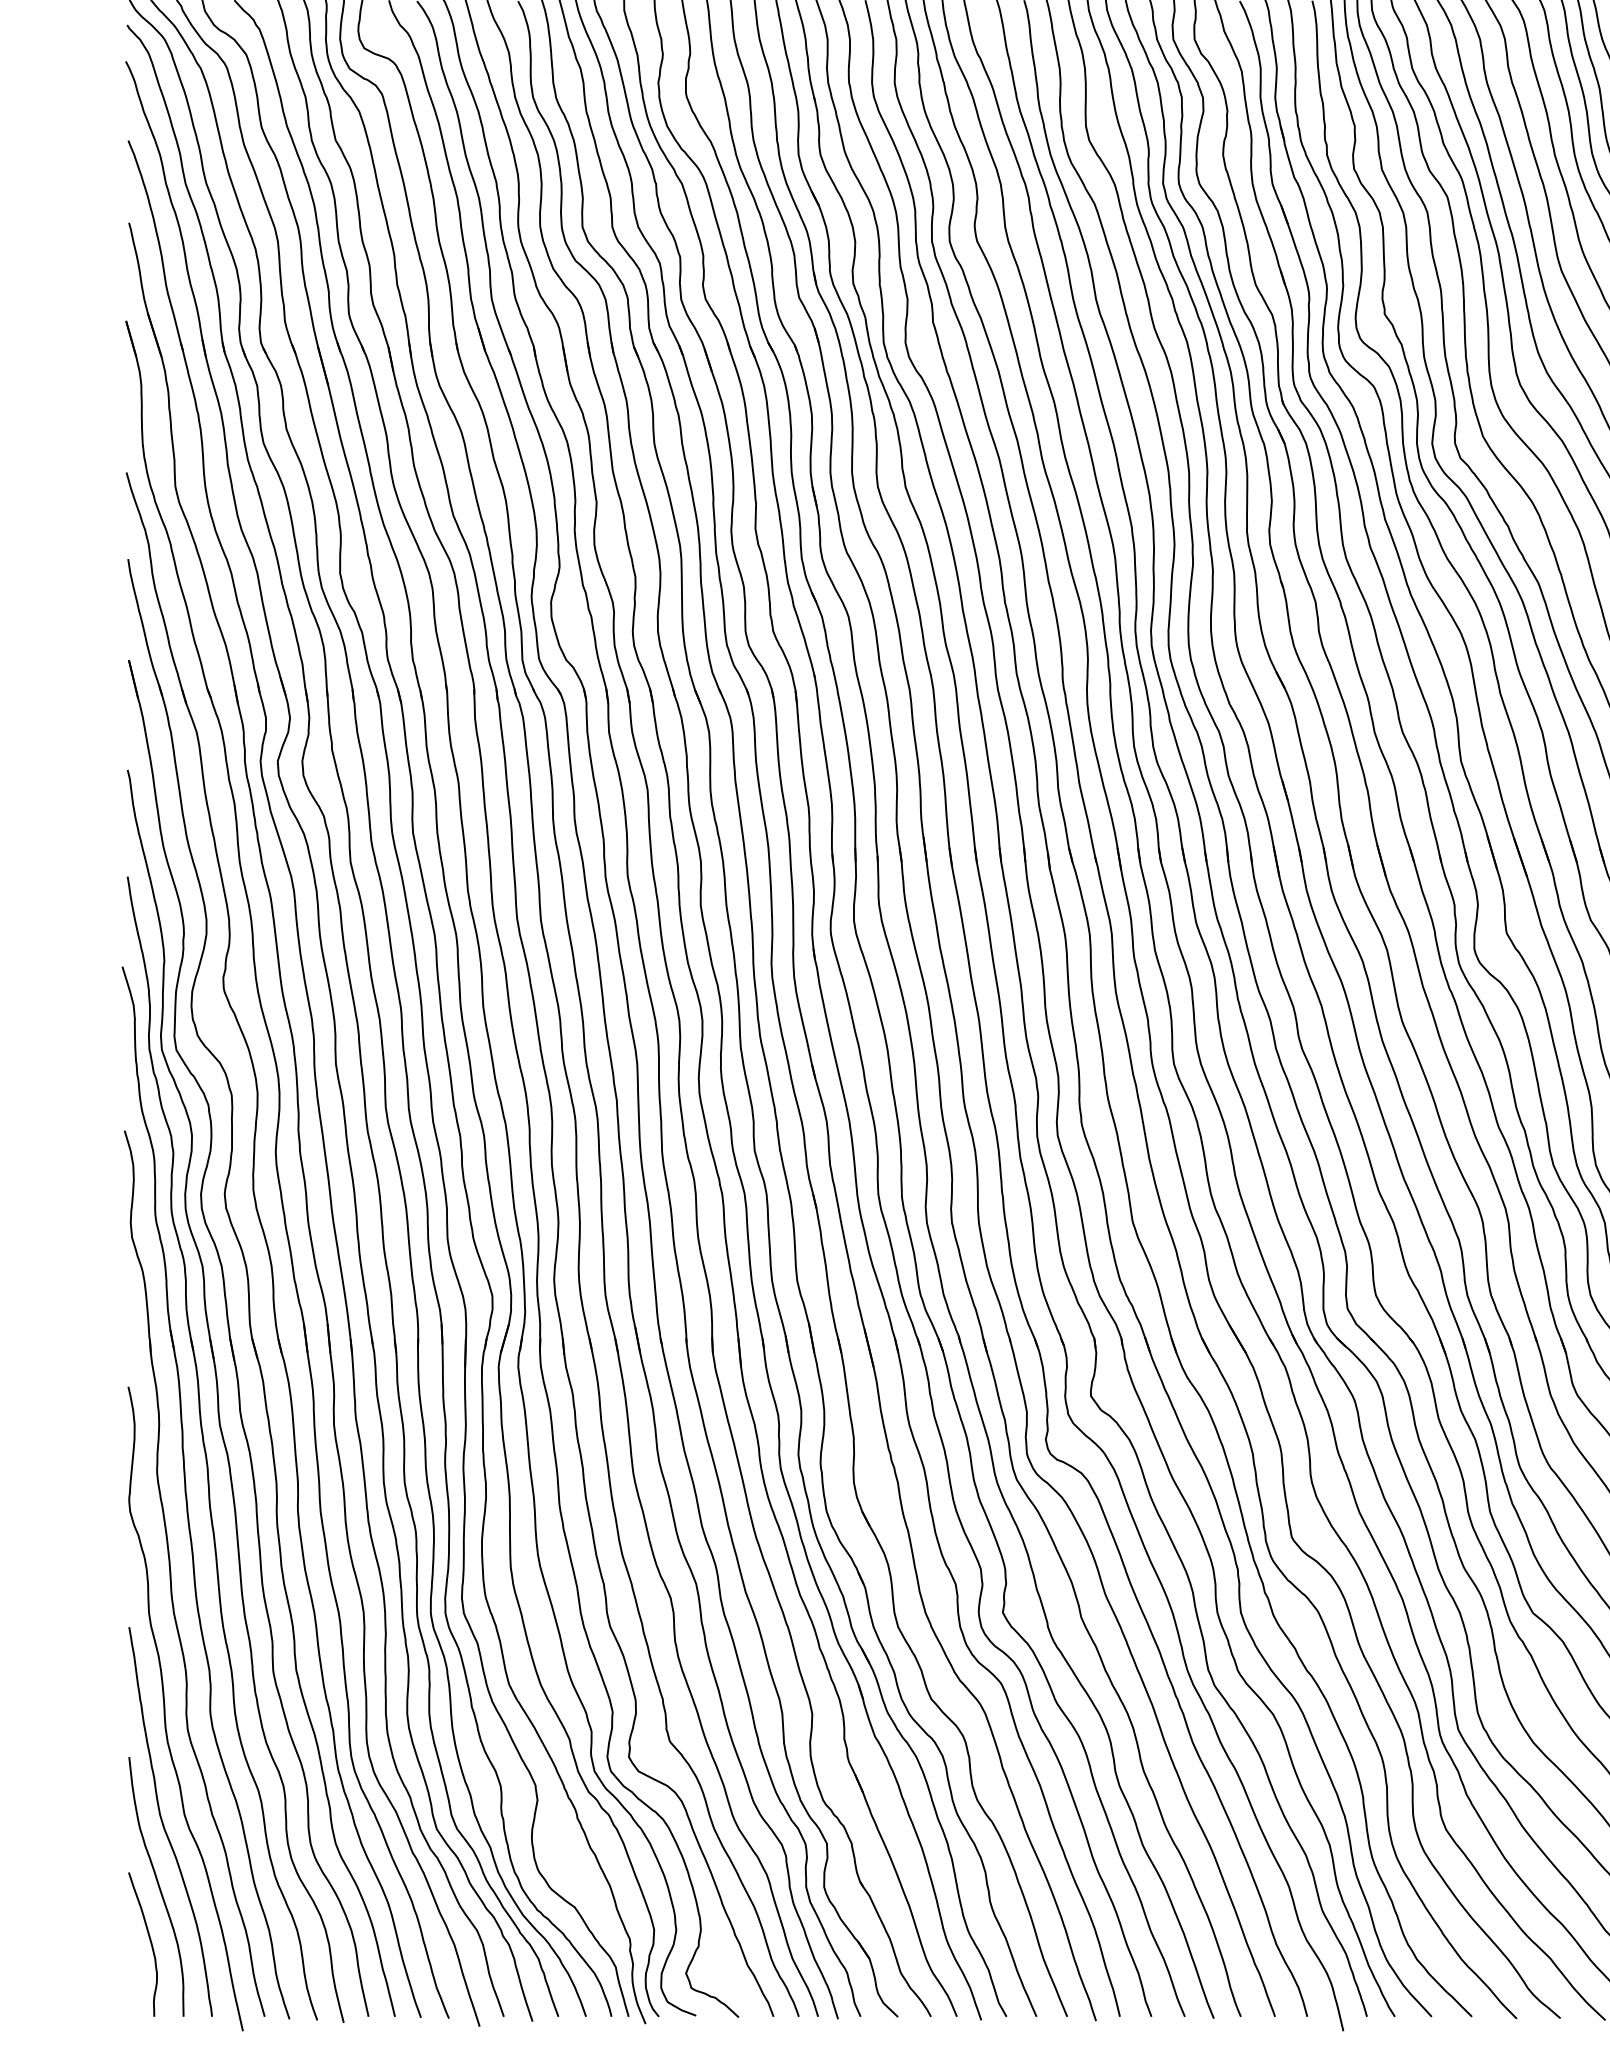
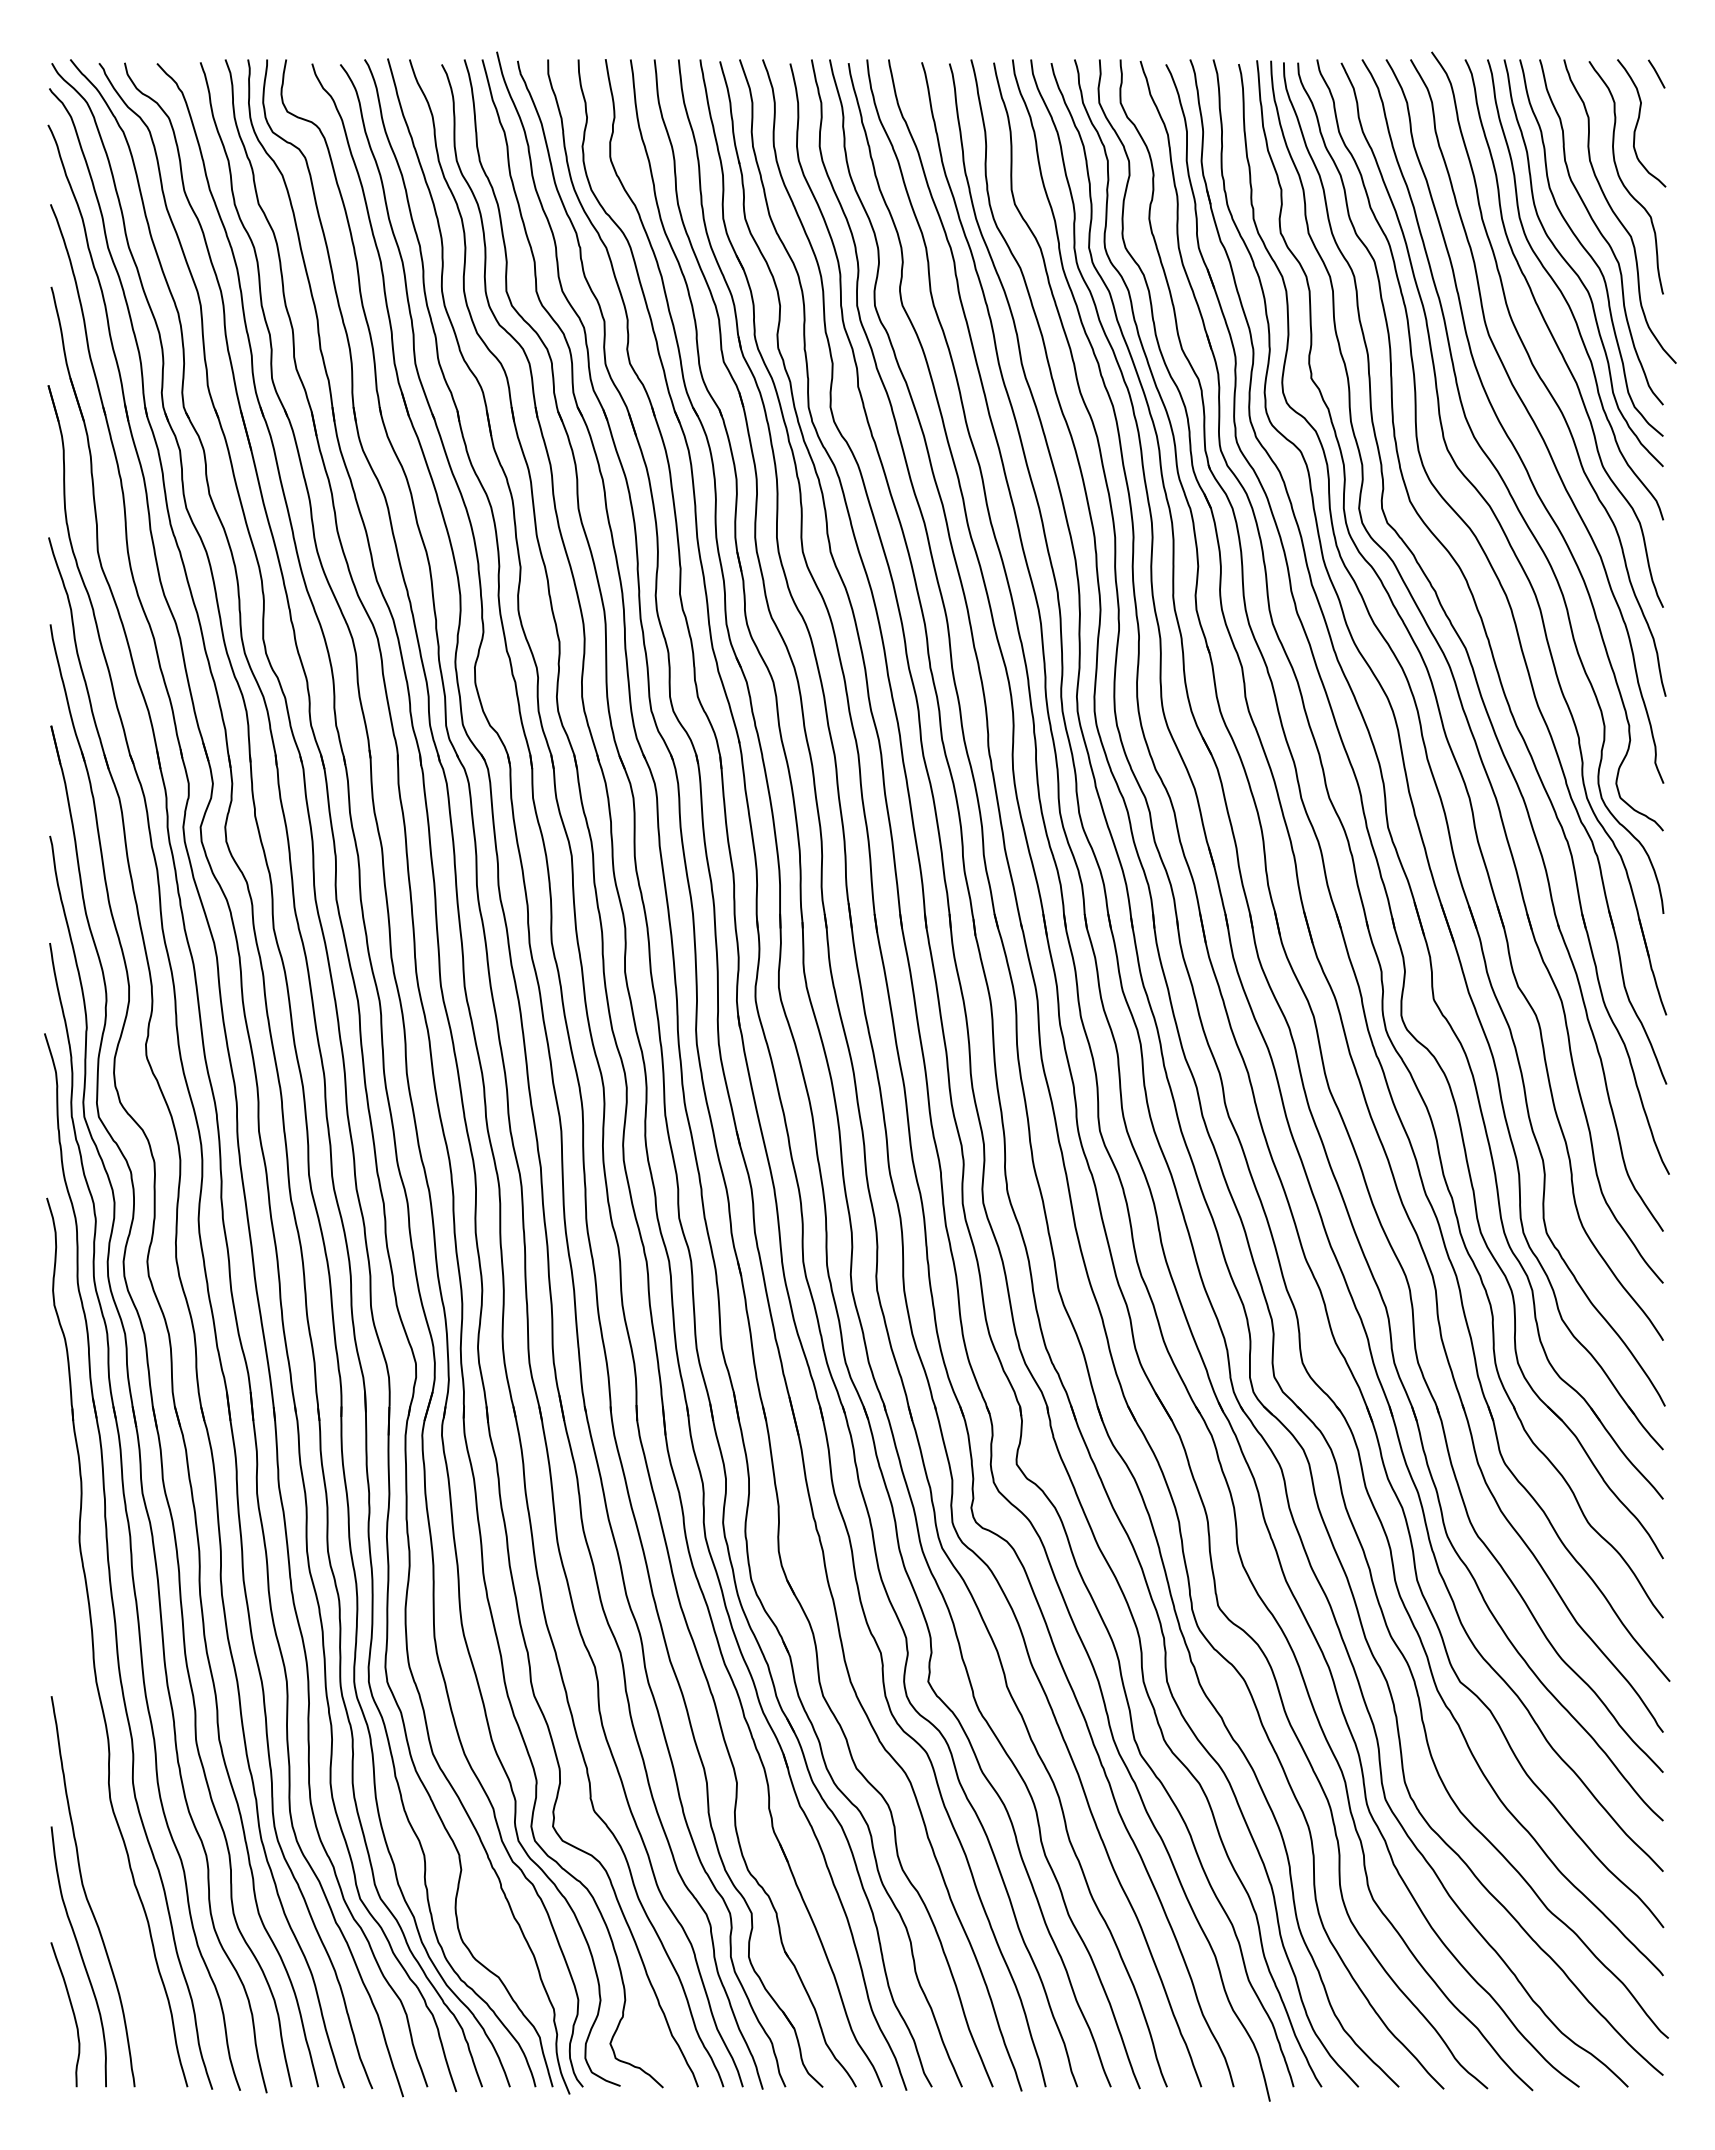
curve: (165, 1708) -> (87, 1777), removed

